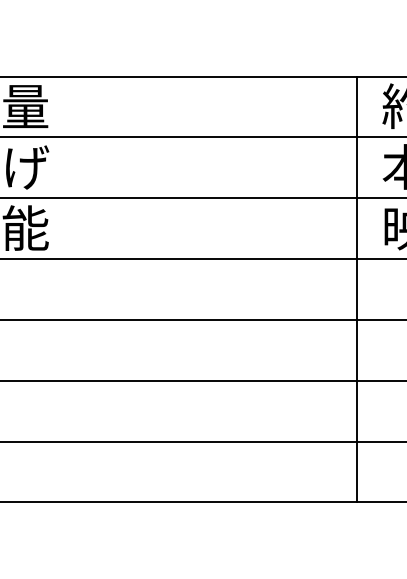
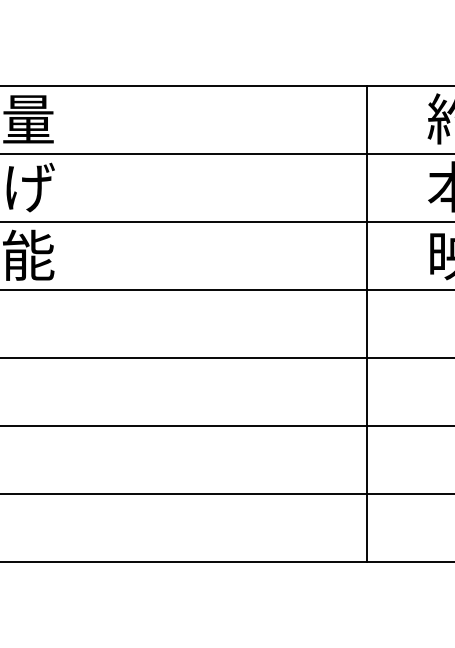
line: (357, 289) -> (367, 324), moved

